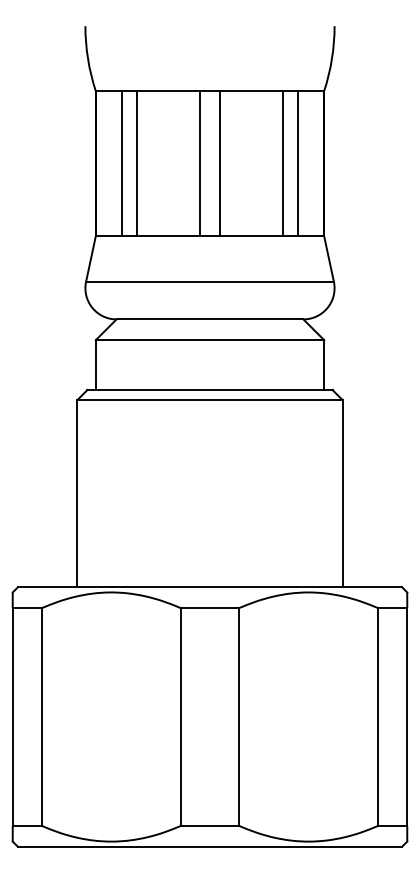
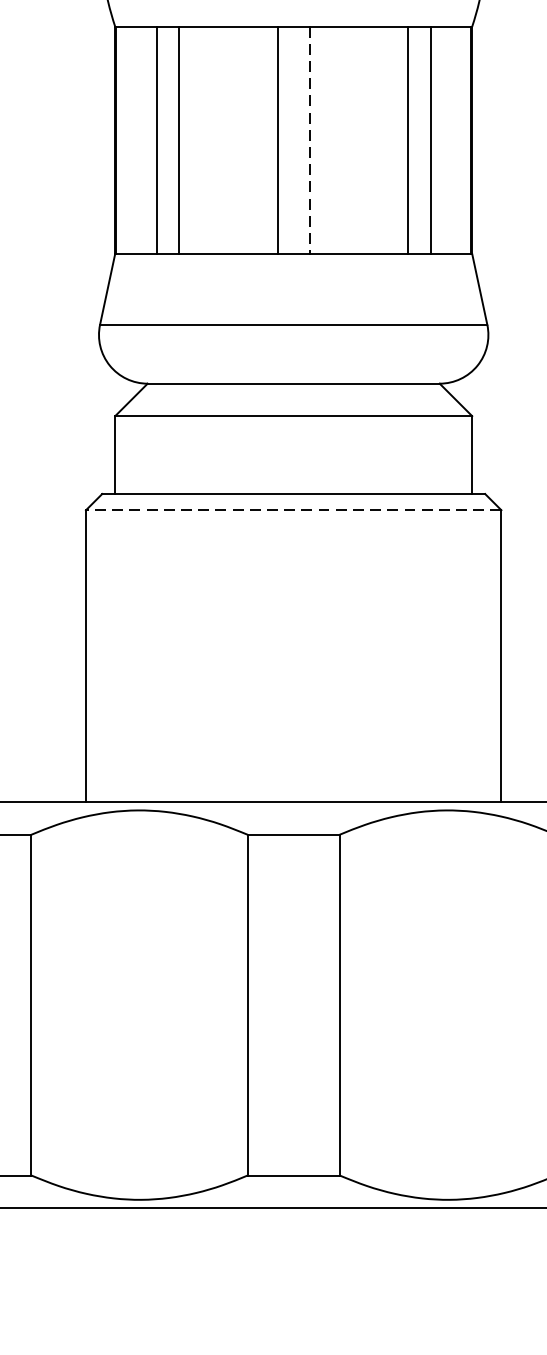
line: (220, 163) -> (310, 140), solid -> dashed
line: (210, 400) -> (294, 510), solid -> dashed

